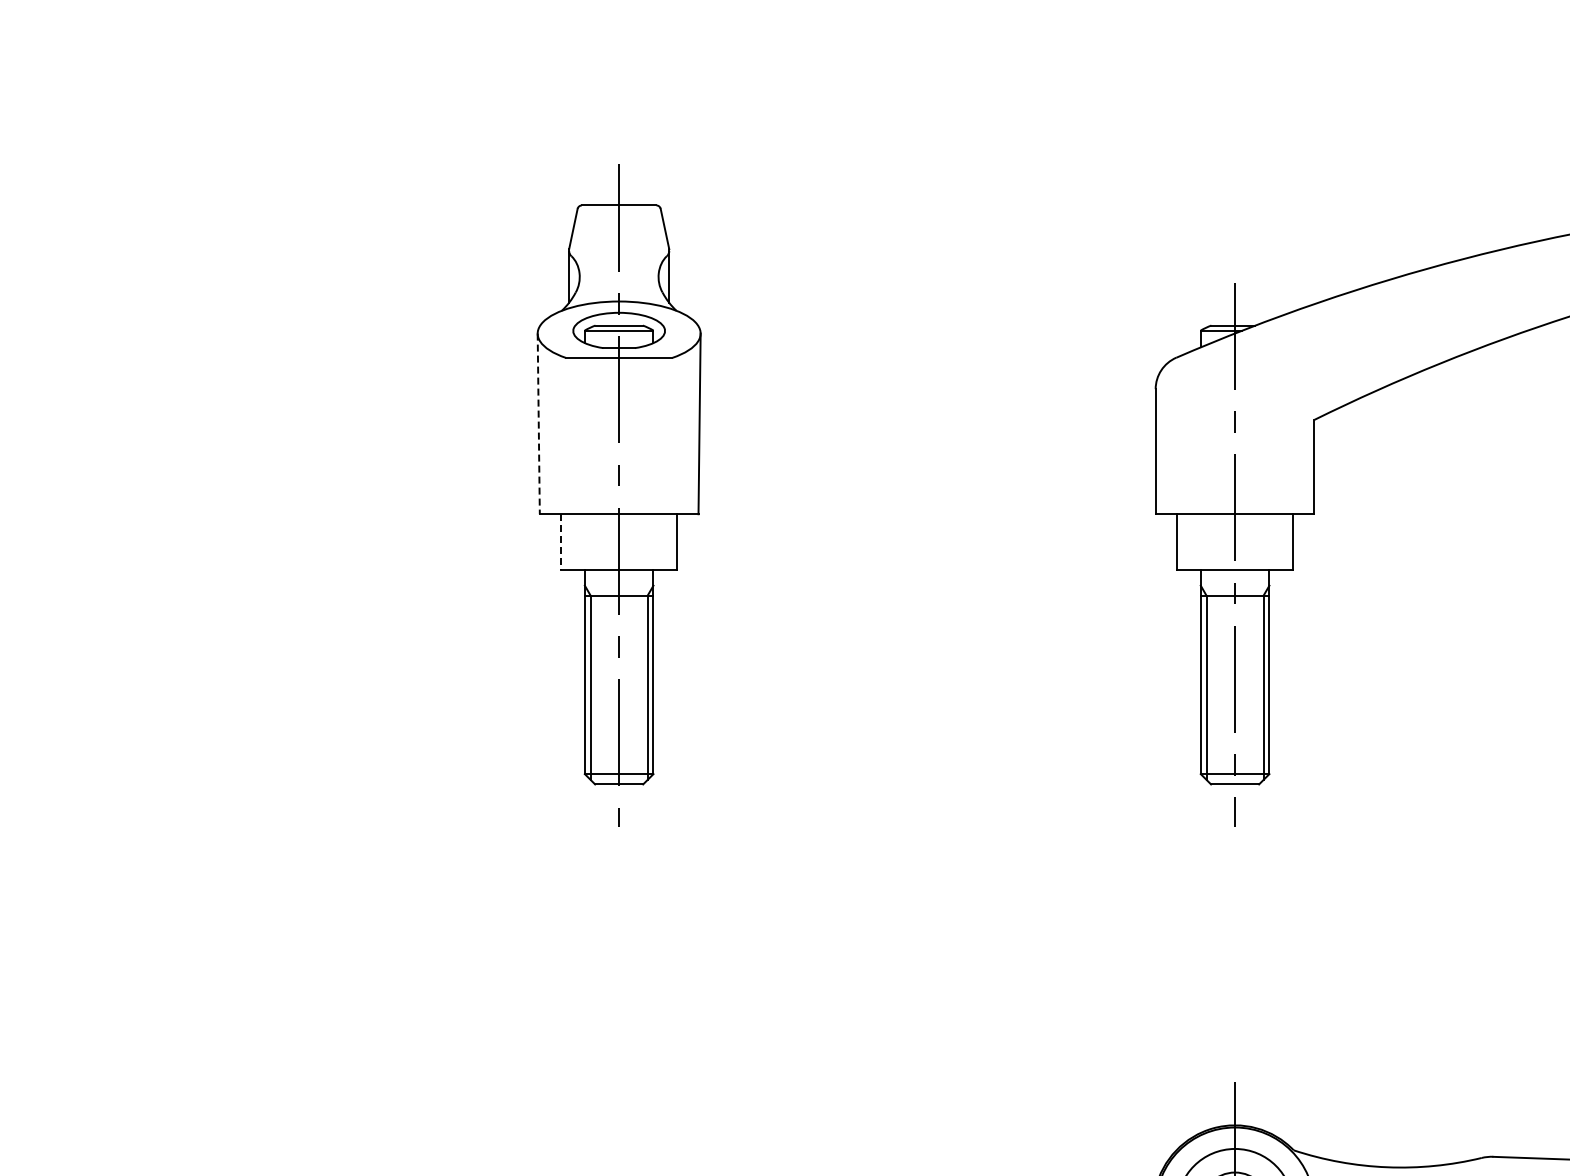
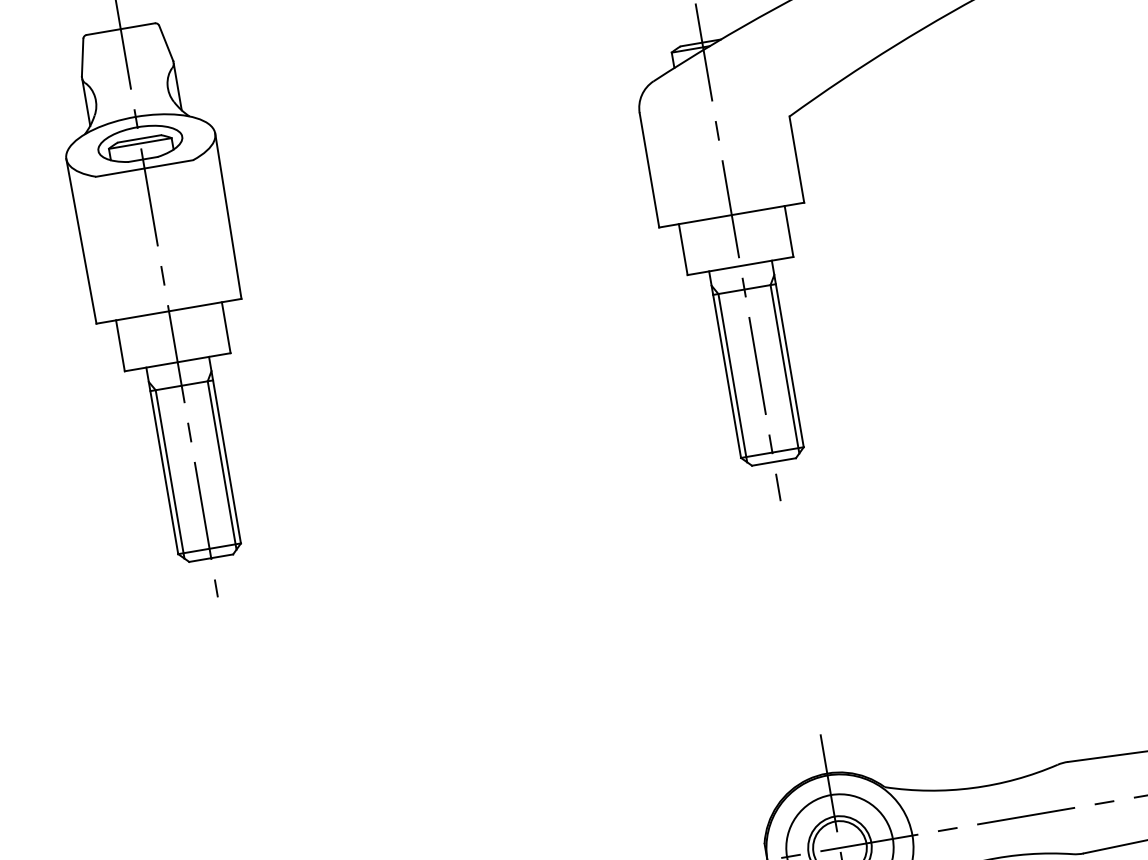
line: (538, 424) -> (81, 241), dashed -> solid
line: (561, 542) -> (120, 346), dashed -> solid

